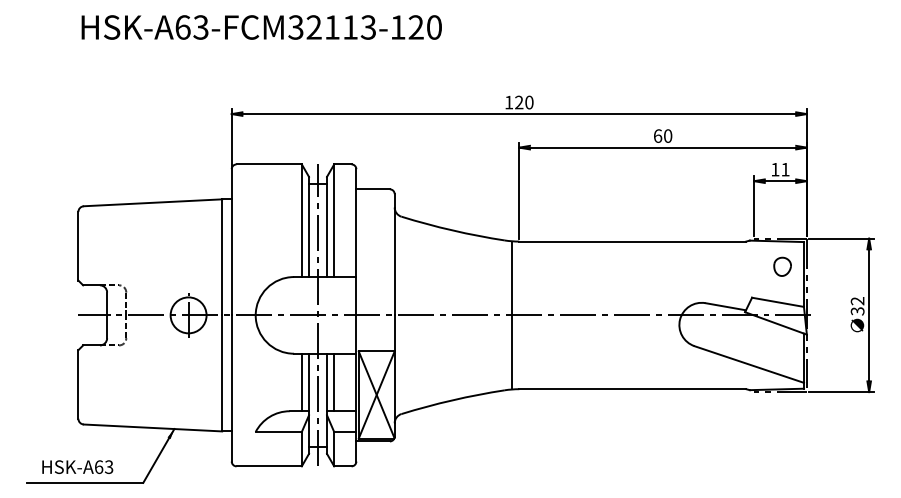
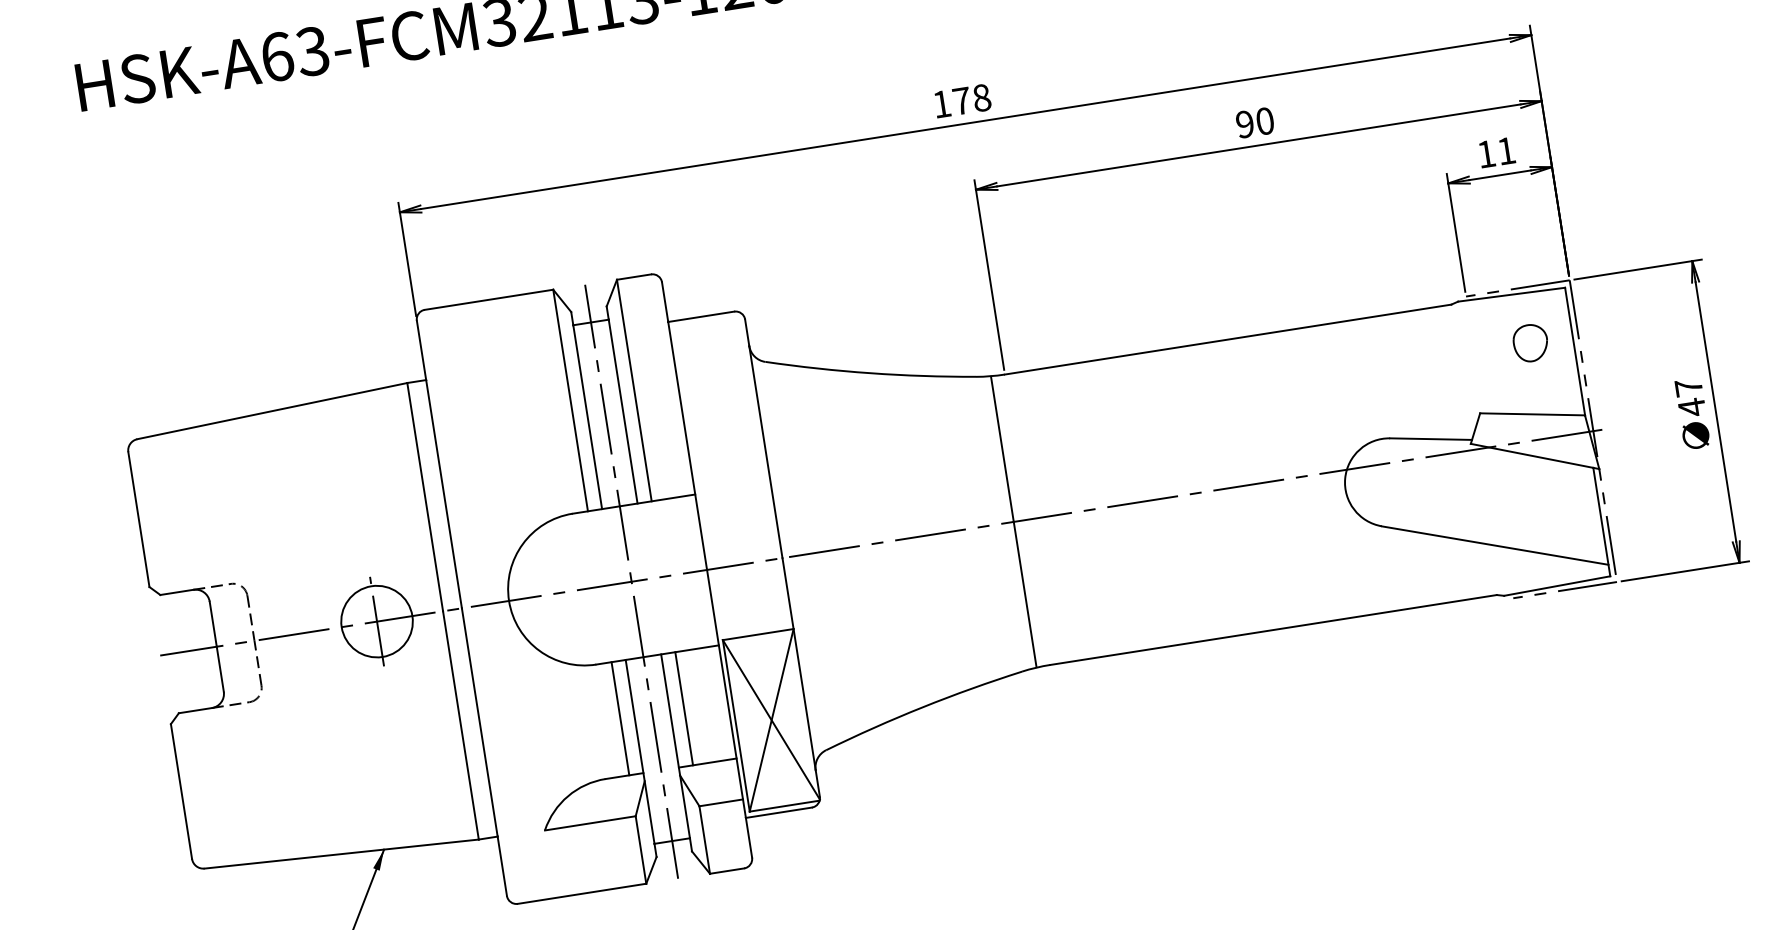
text: (524, 102) -> (972, 99), 120 -> 178
text: (657, 135) -> (1244, 123), 60 -> 90
text: (857, 306) -> (1690, 398), 32 -> 47

